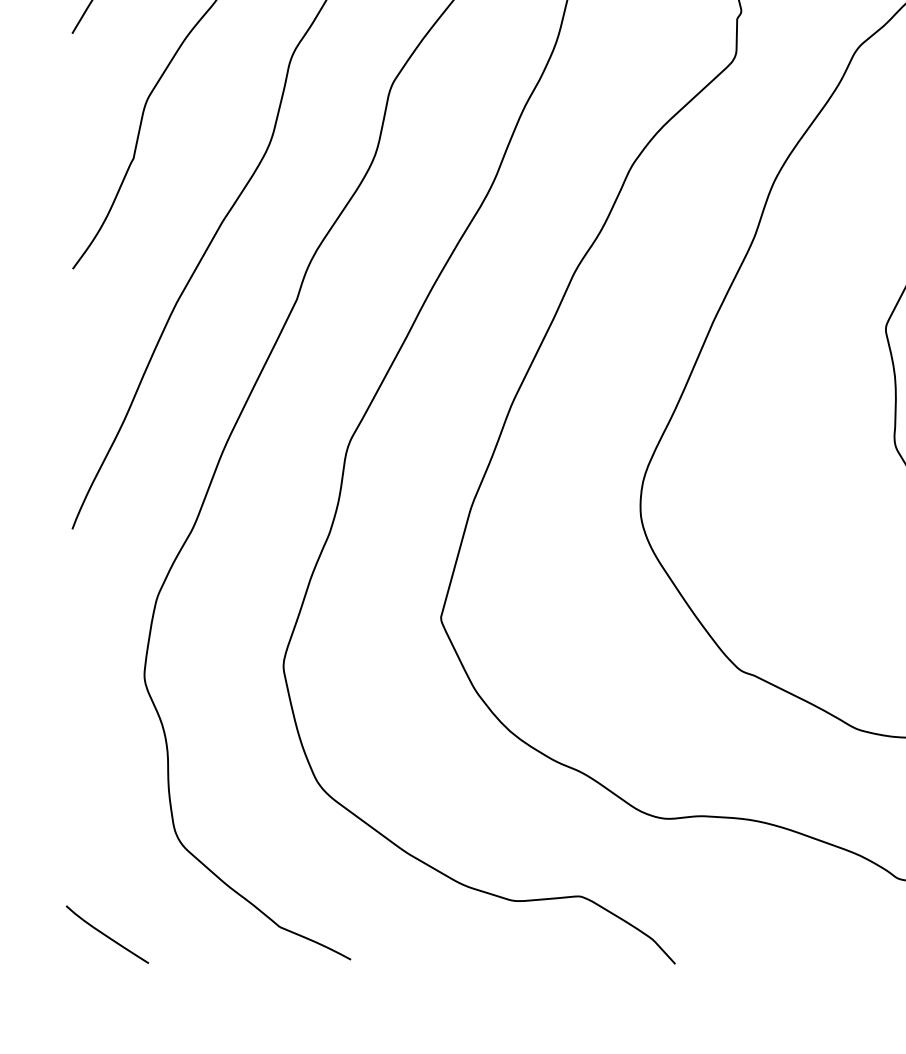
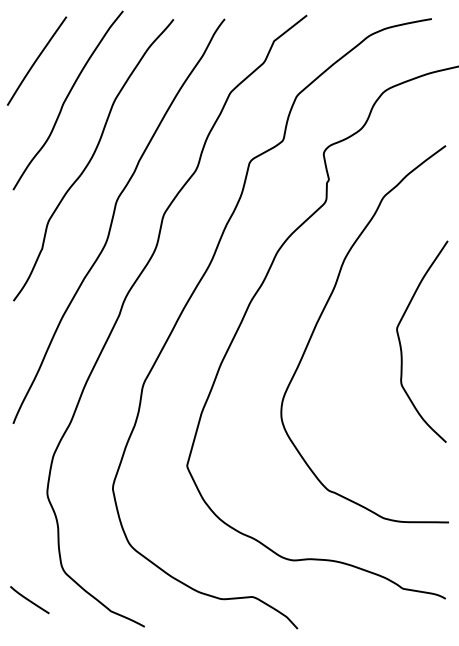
line: (106, 935) -> (29, 600), moved

